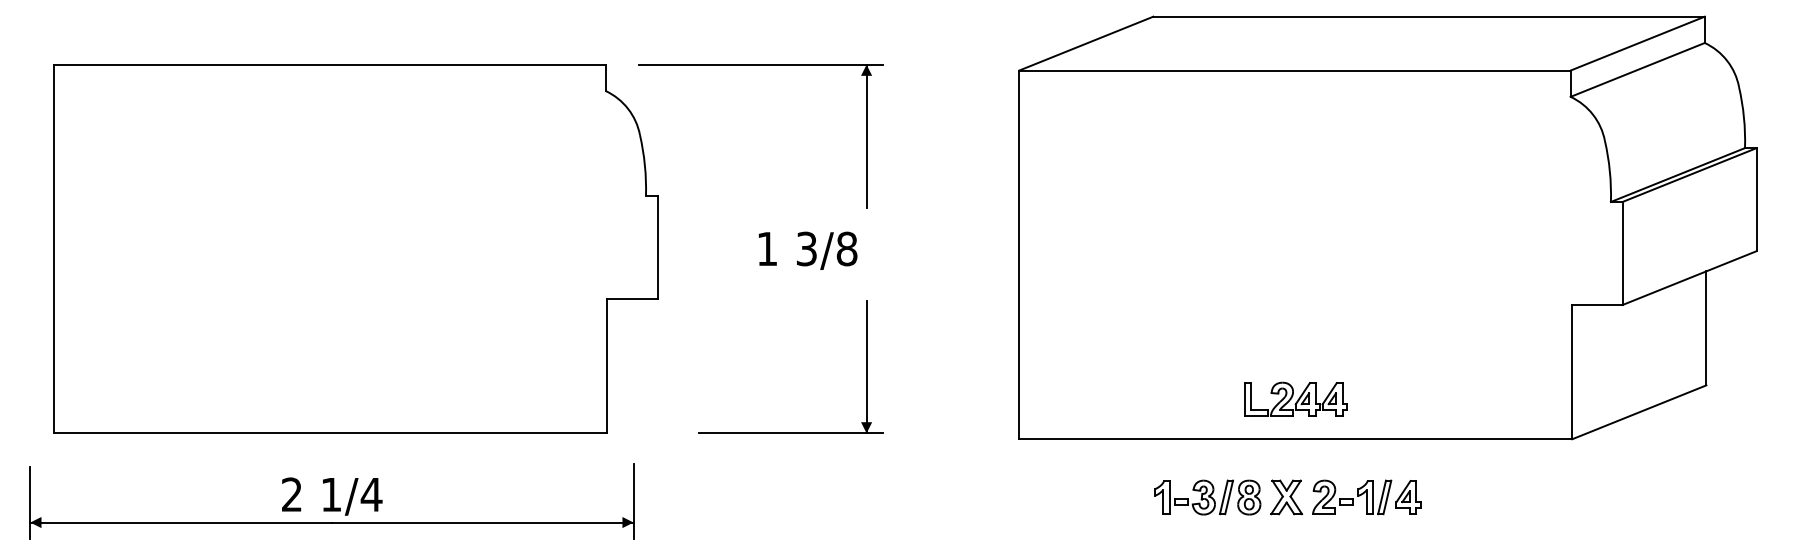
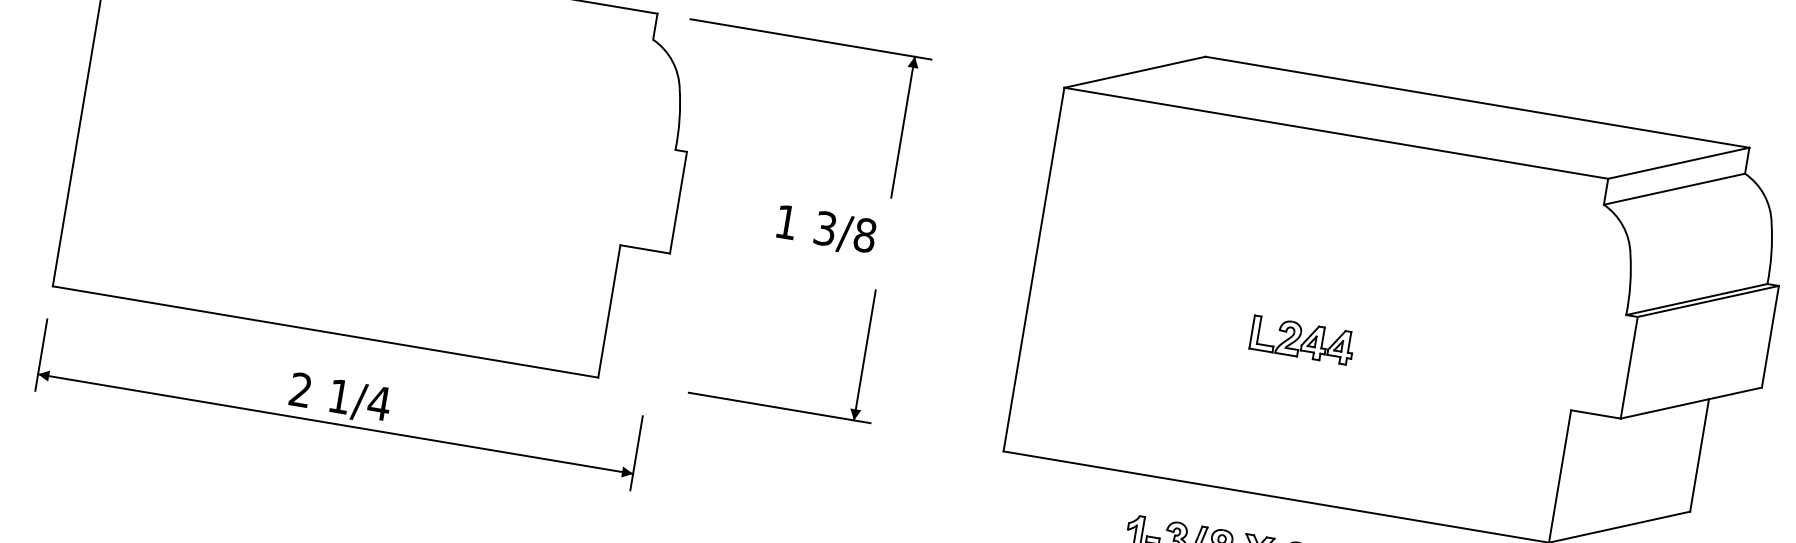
part: (1295, 398) -> (1302, 339), moved
part: (331, 501) -> (338, 403), moved

